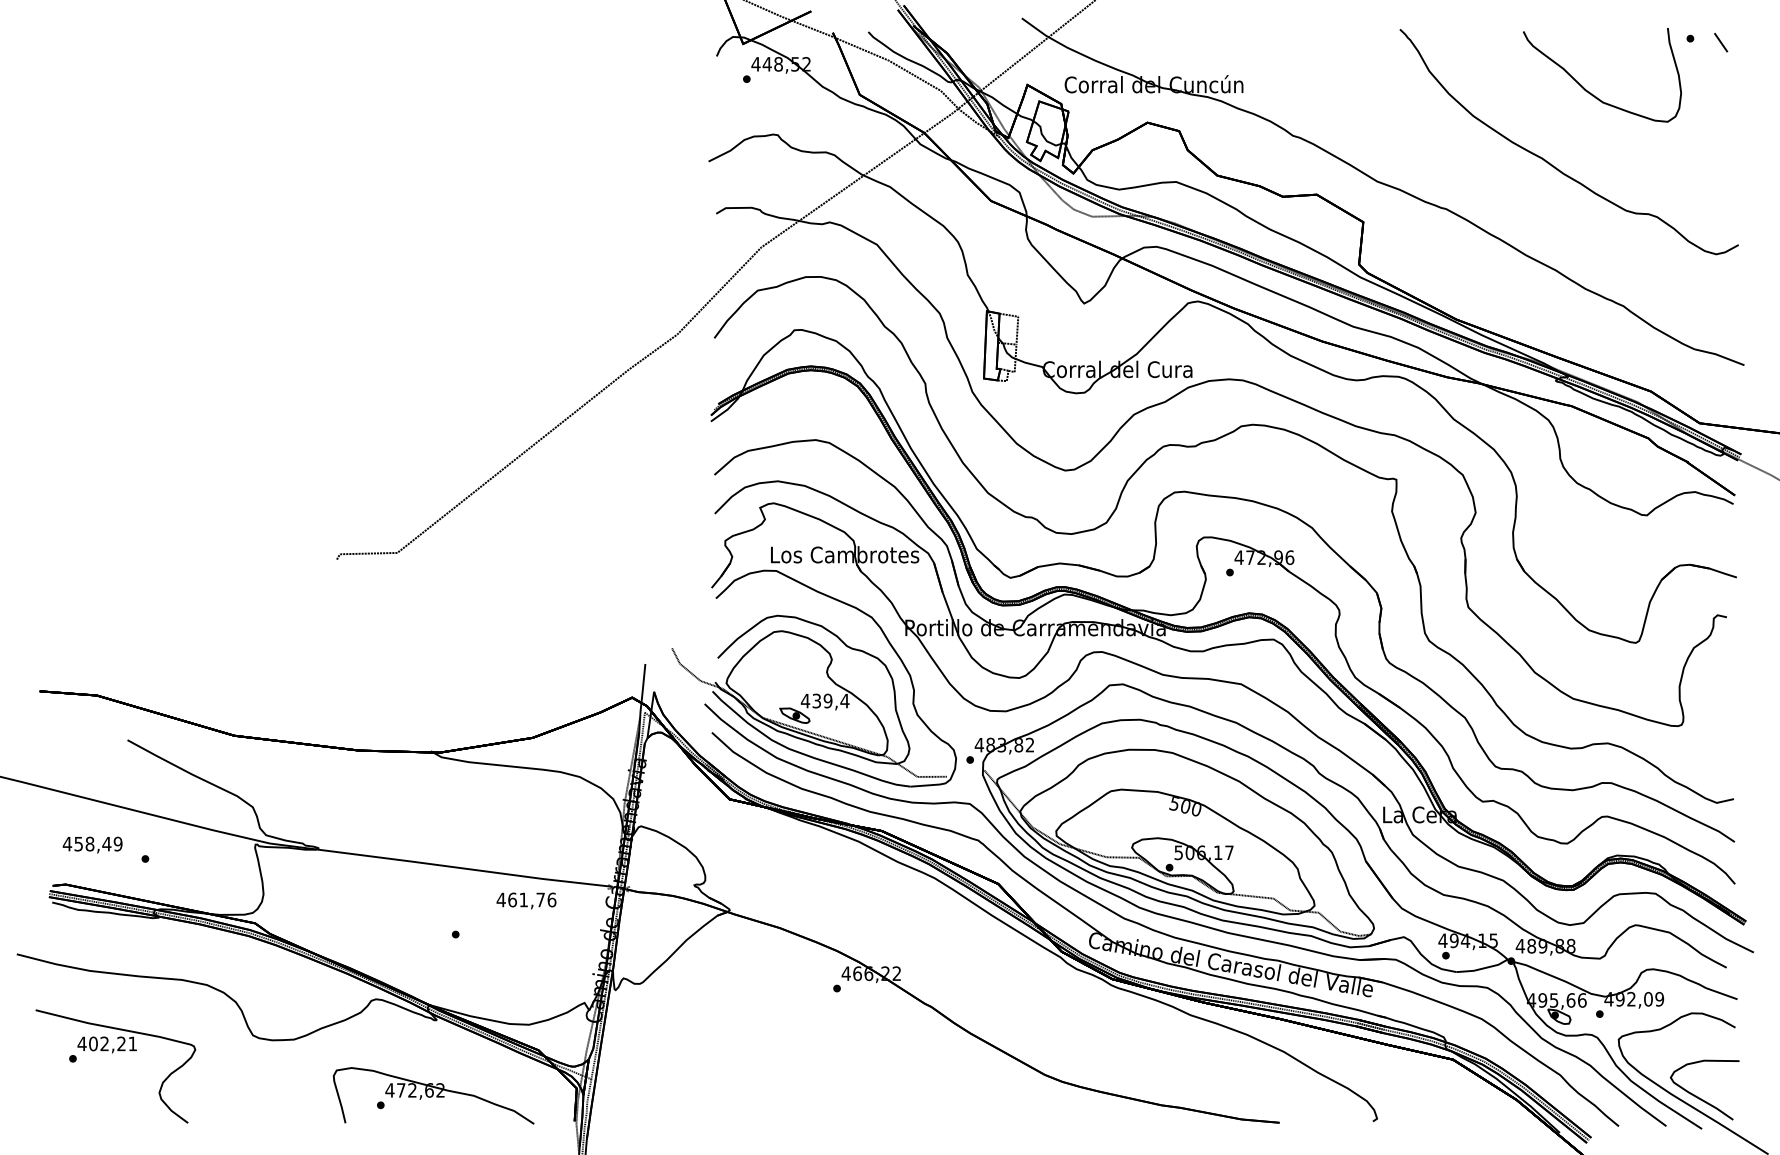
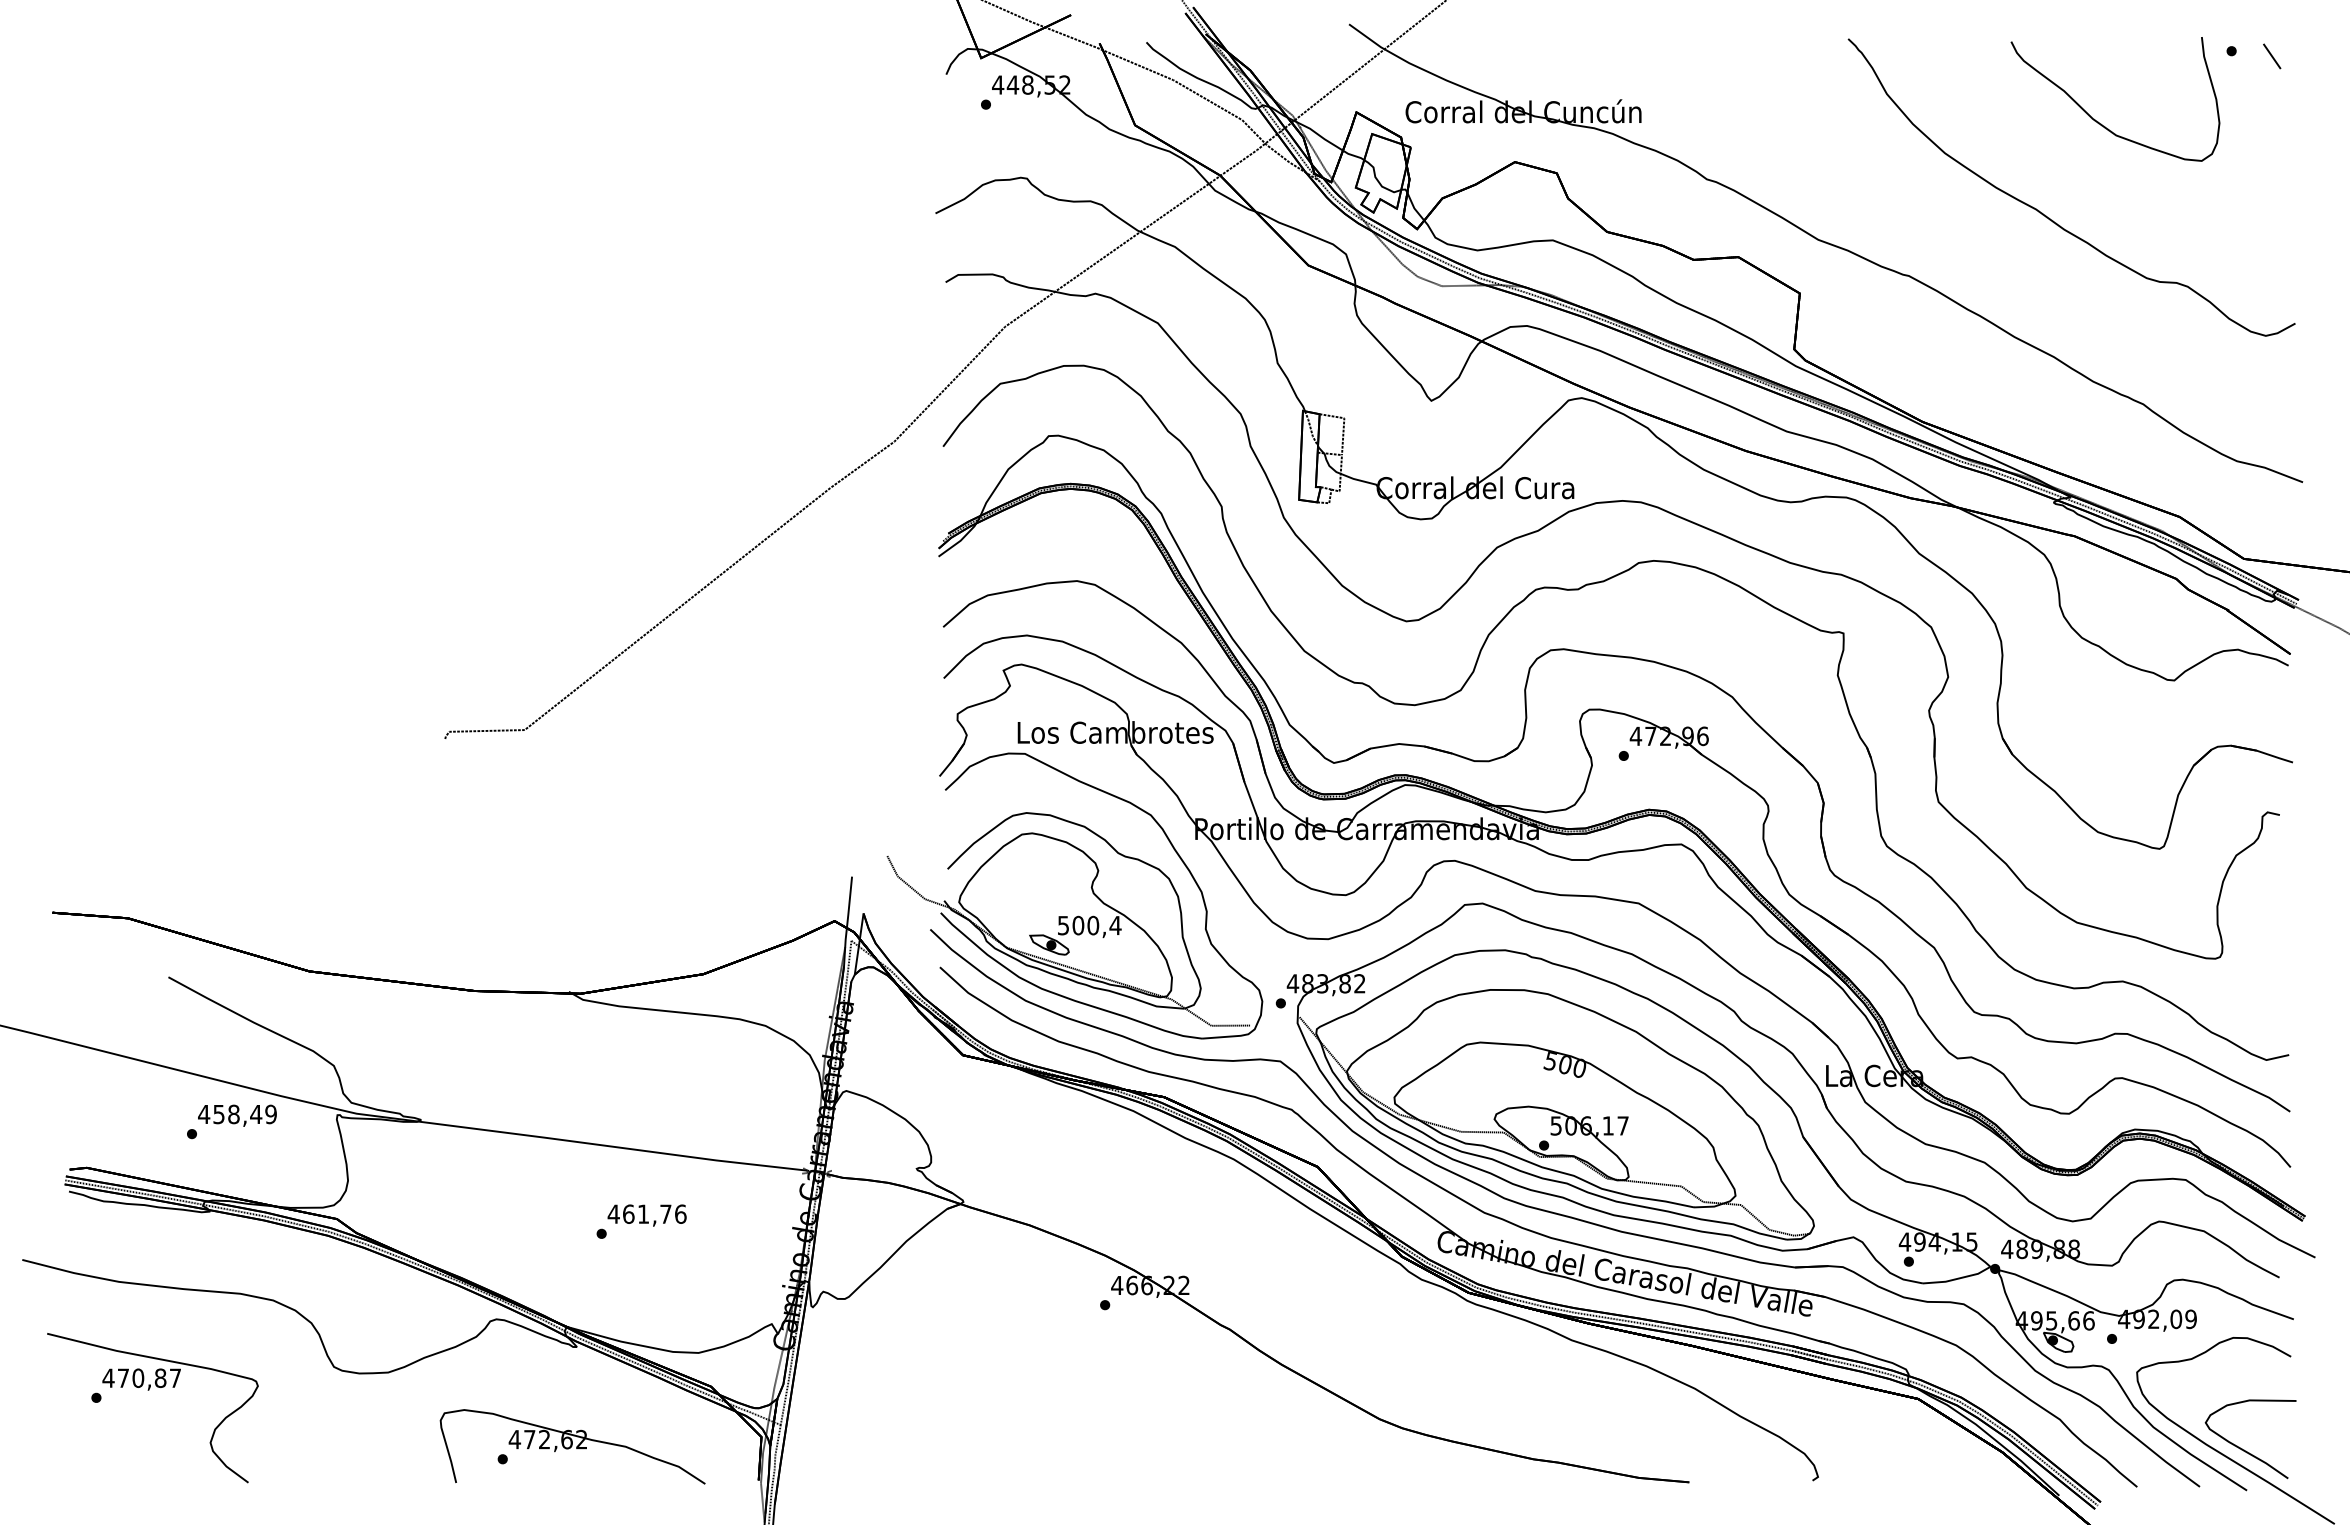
text: (816, 700) -> (1078, 925), 439,4 -> 500,4
text: (92, 844) -> (237, 1115), moved
text: (526, 900) -> (646, 1215), moved
text: (112, 1044) -> (148, 1378), 402,21 -> 470,87

